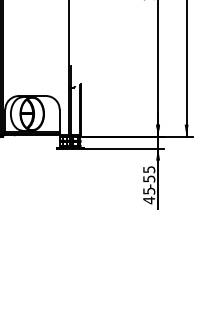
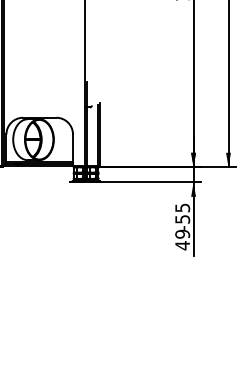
text: (148, 190) -> (181, 233), 45 -> 49

